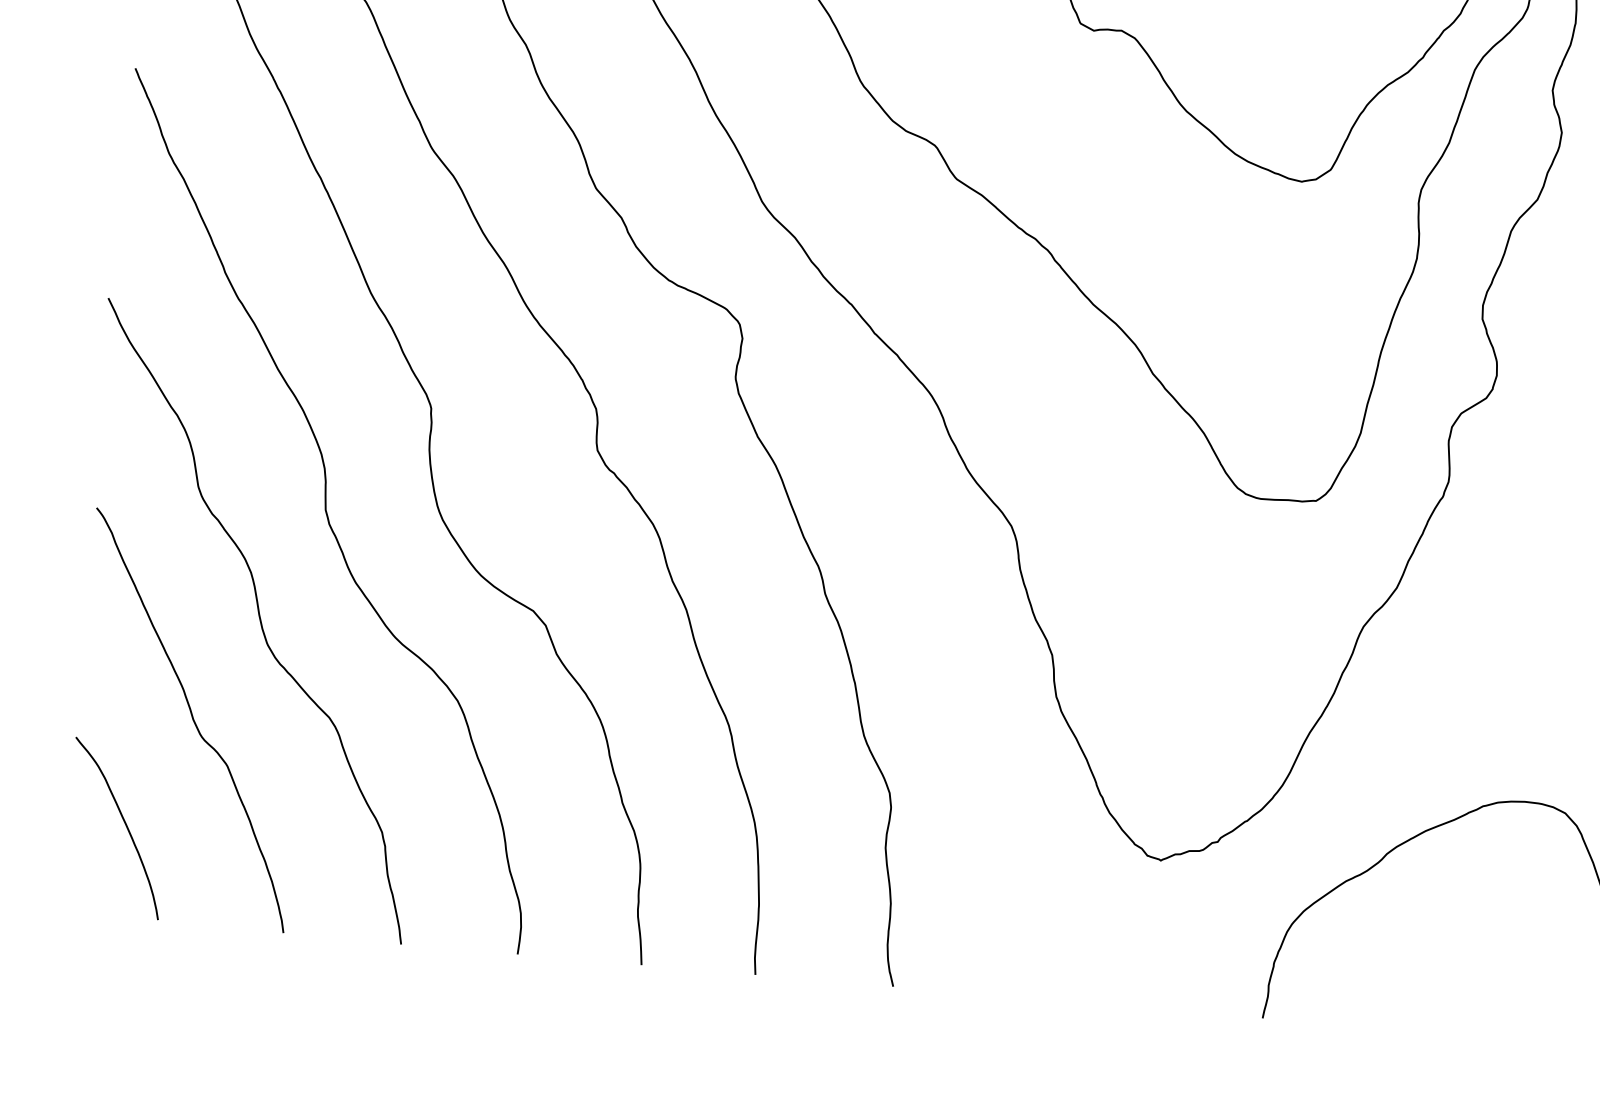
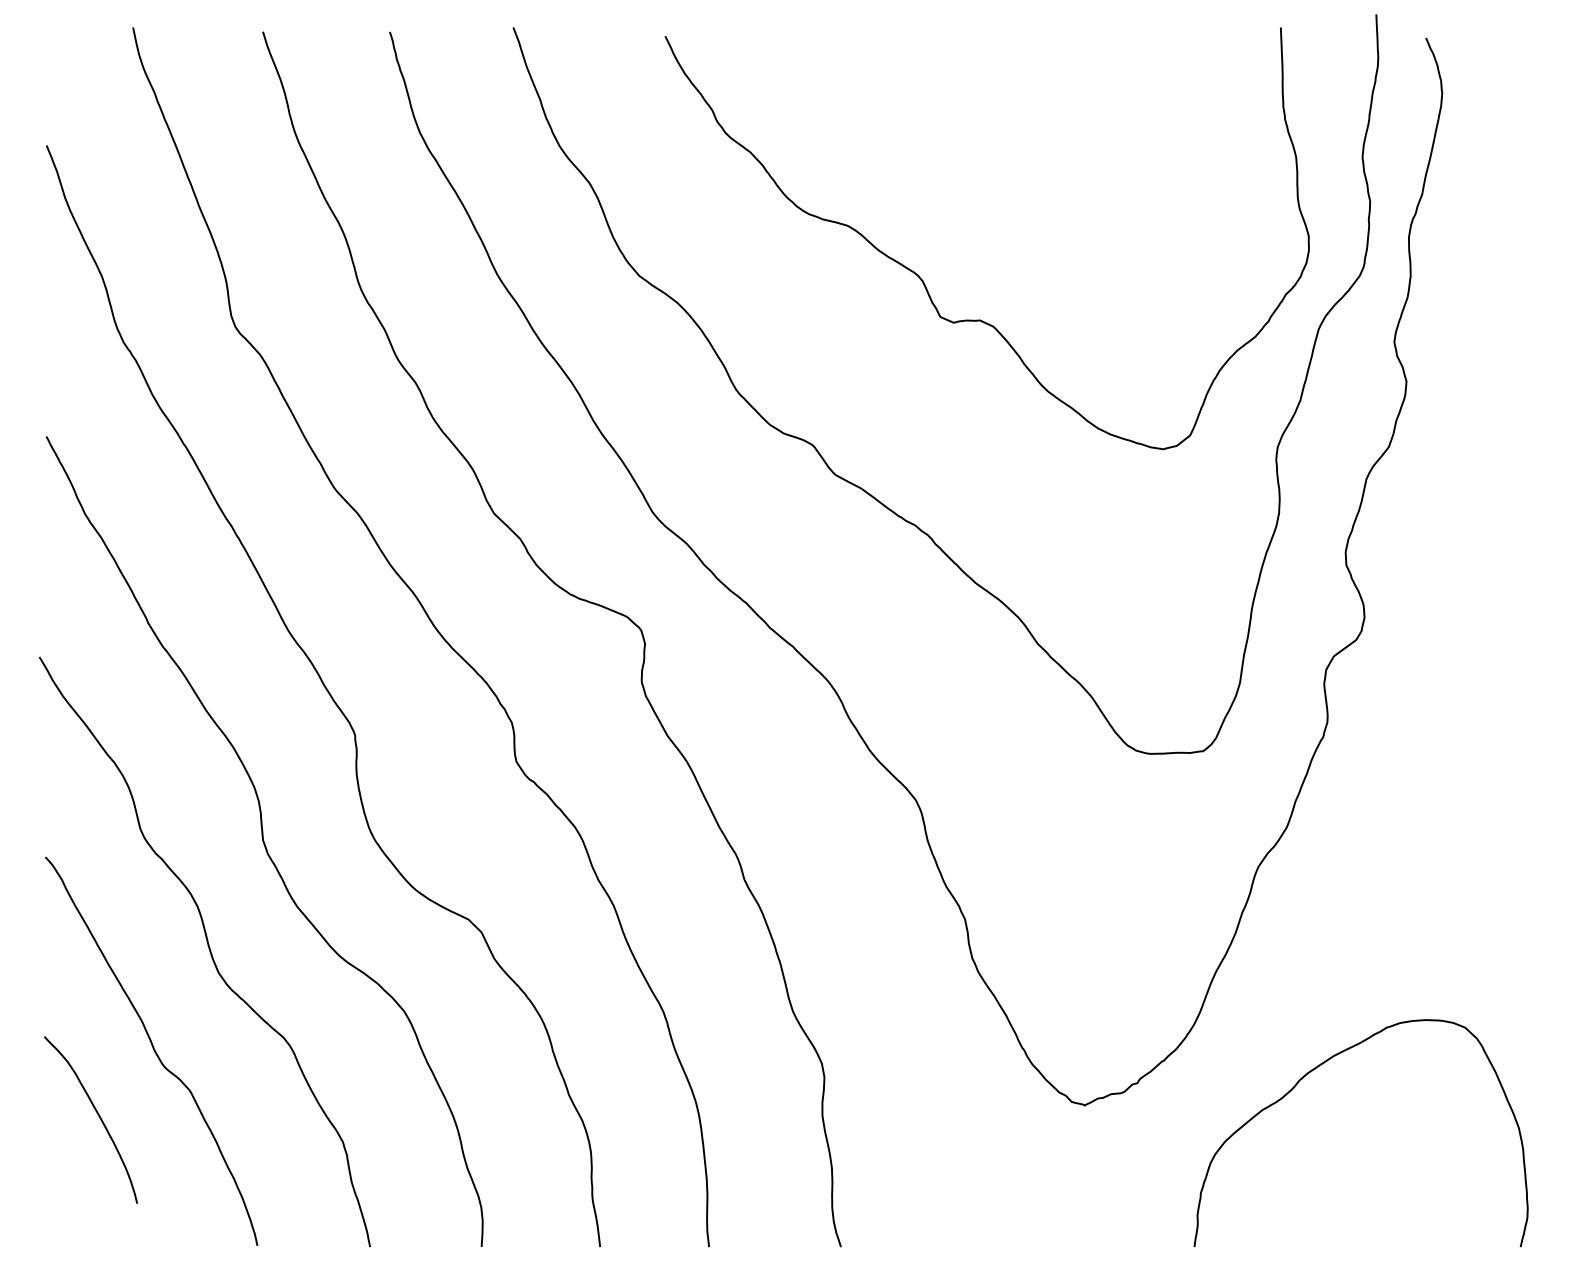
curve: (123, 822) -> (96, 1113), moved

